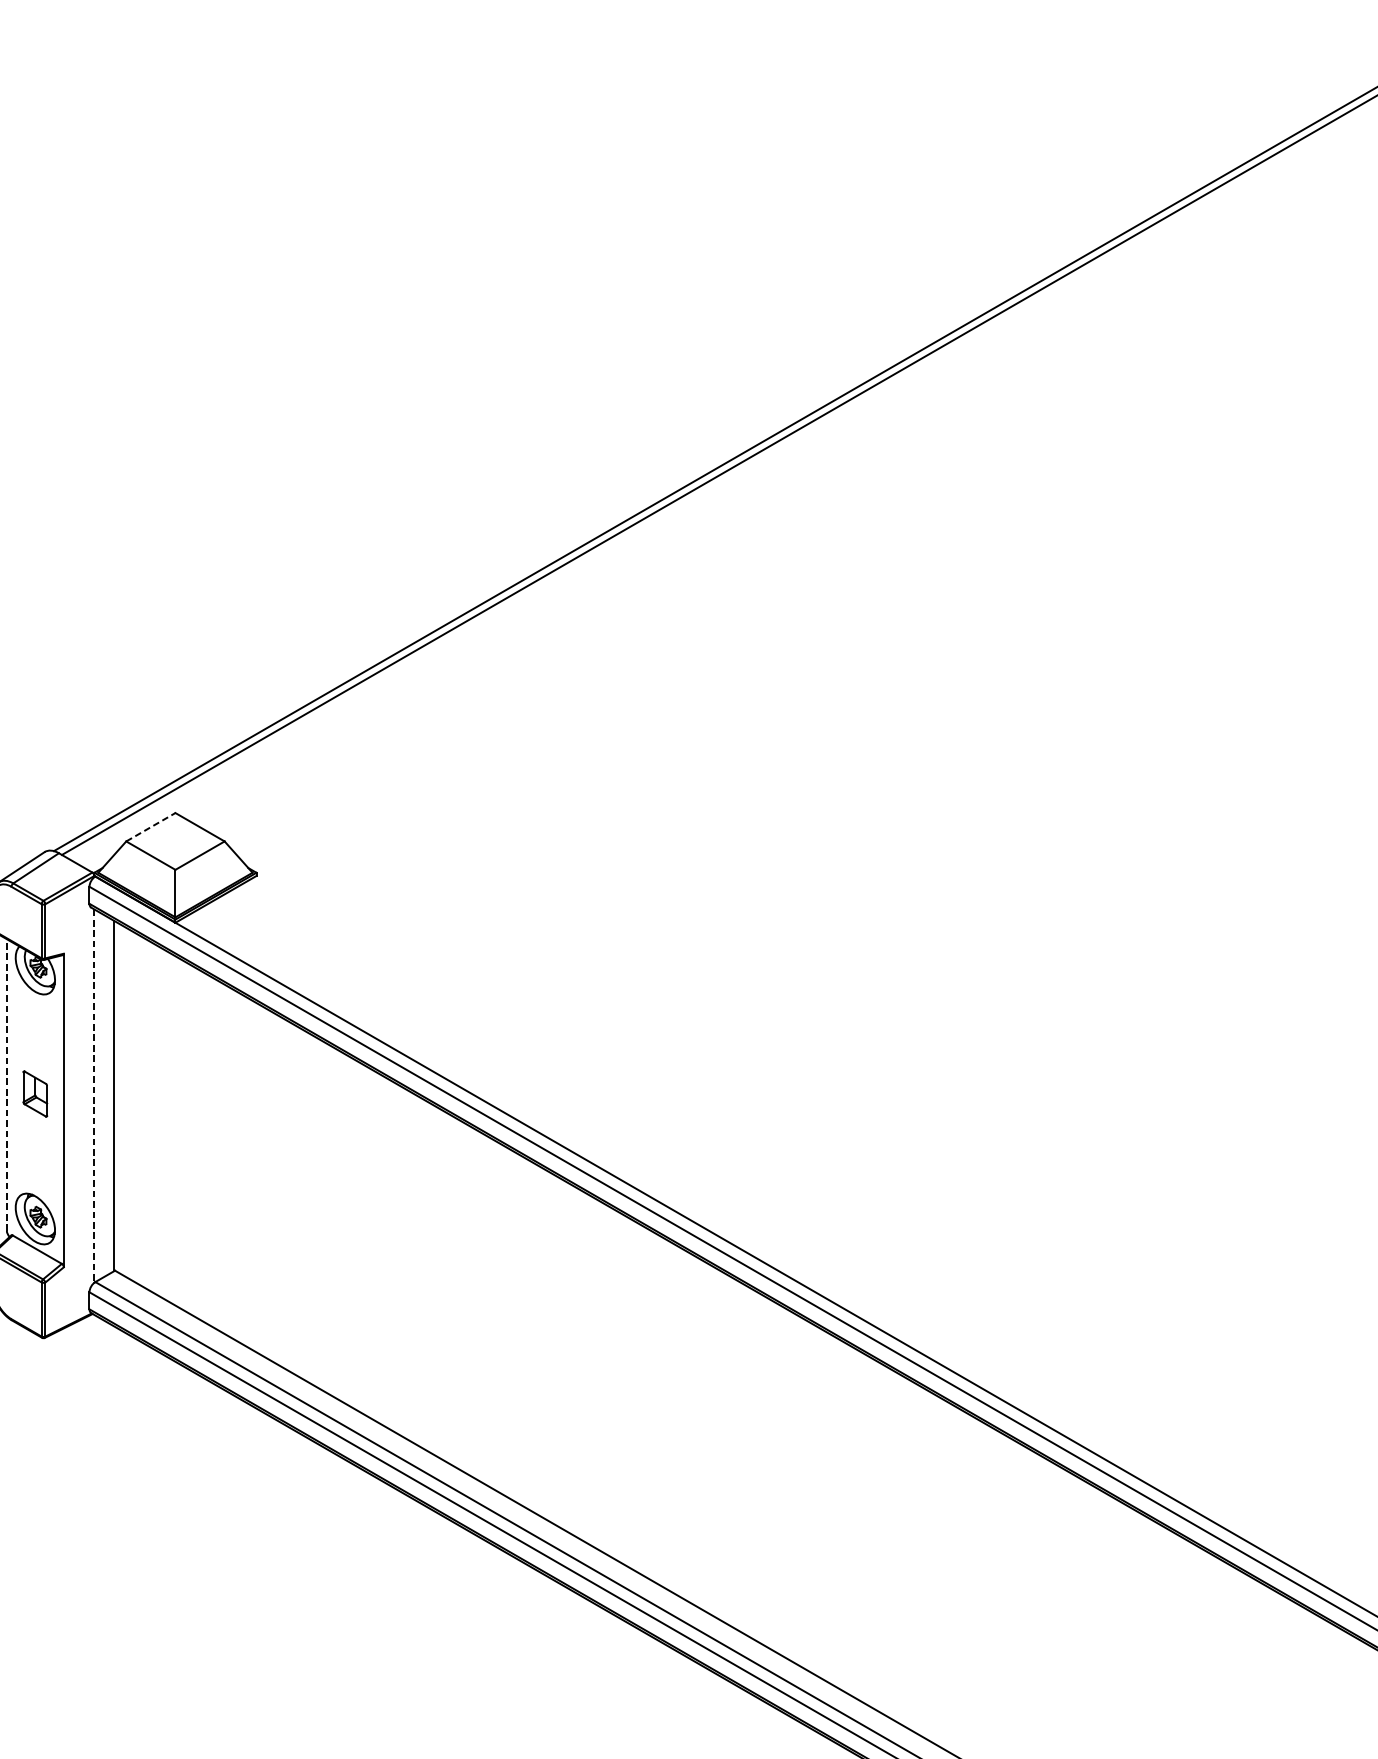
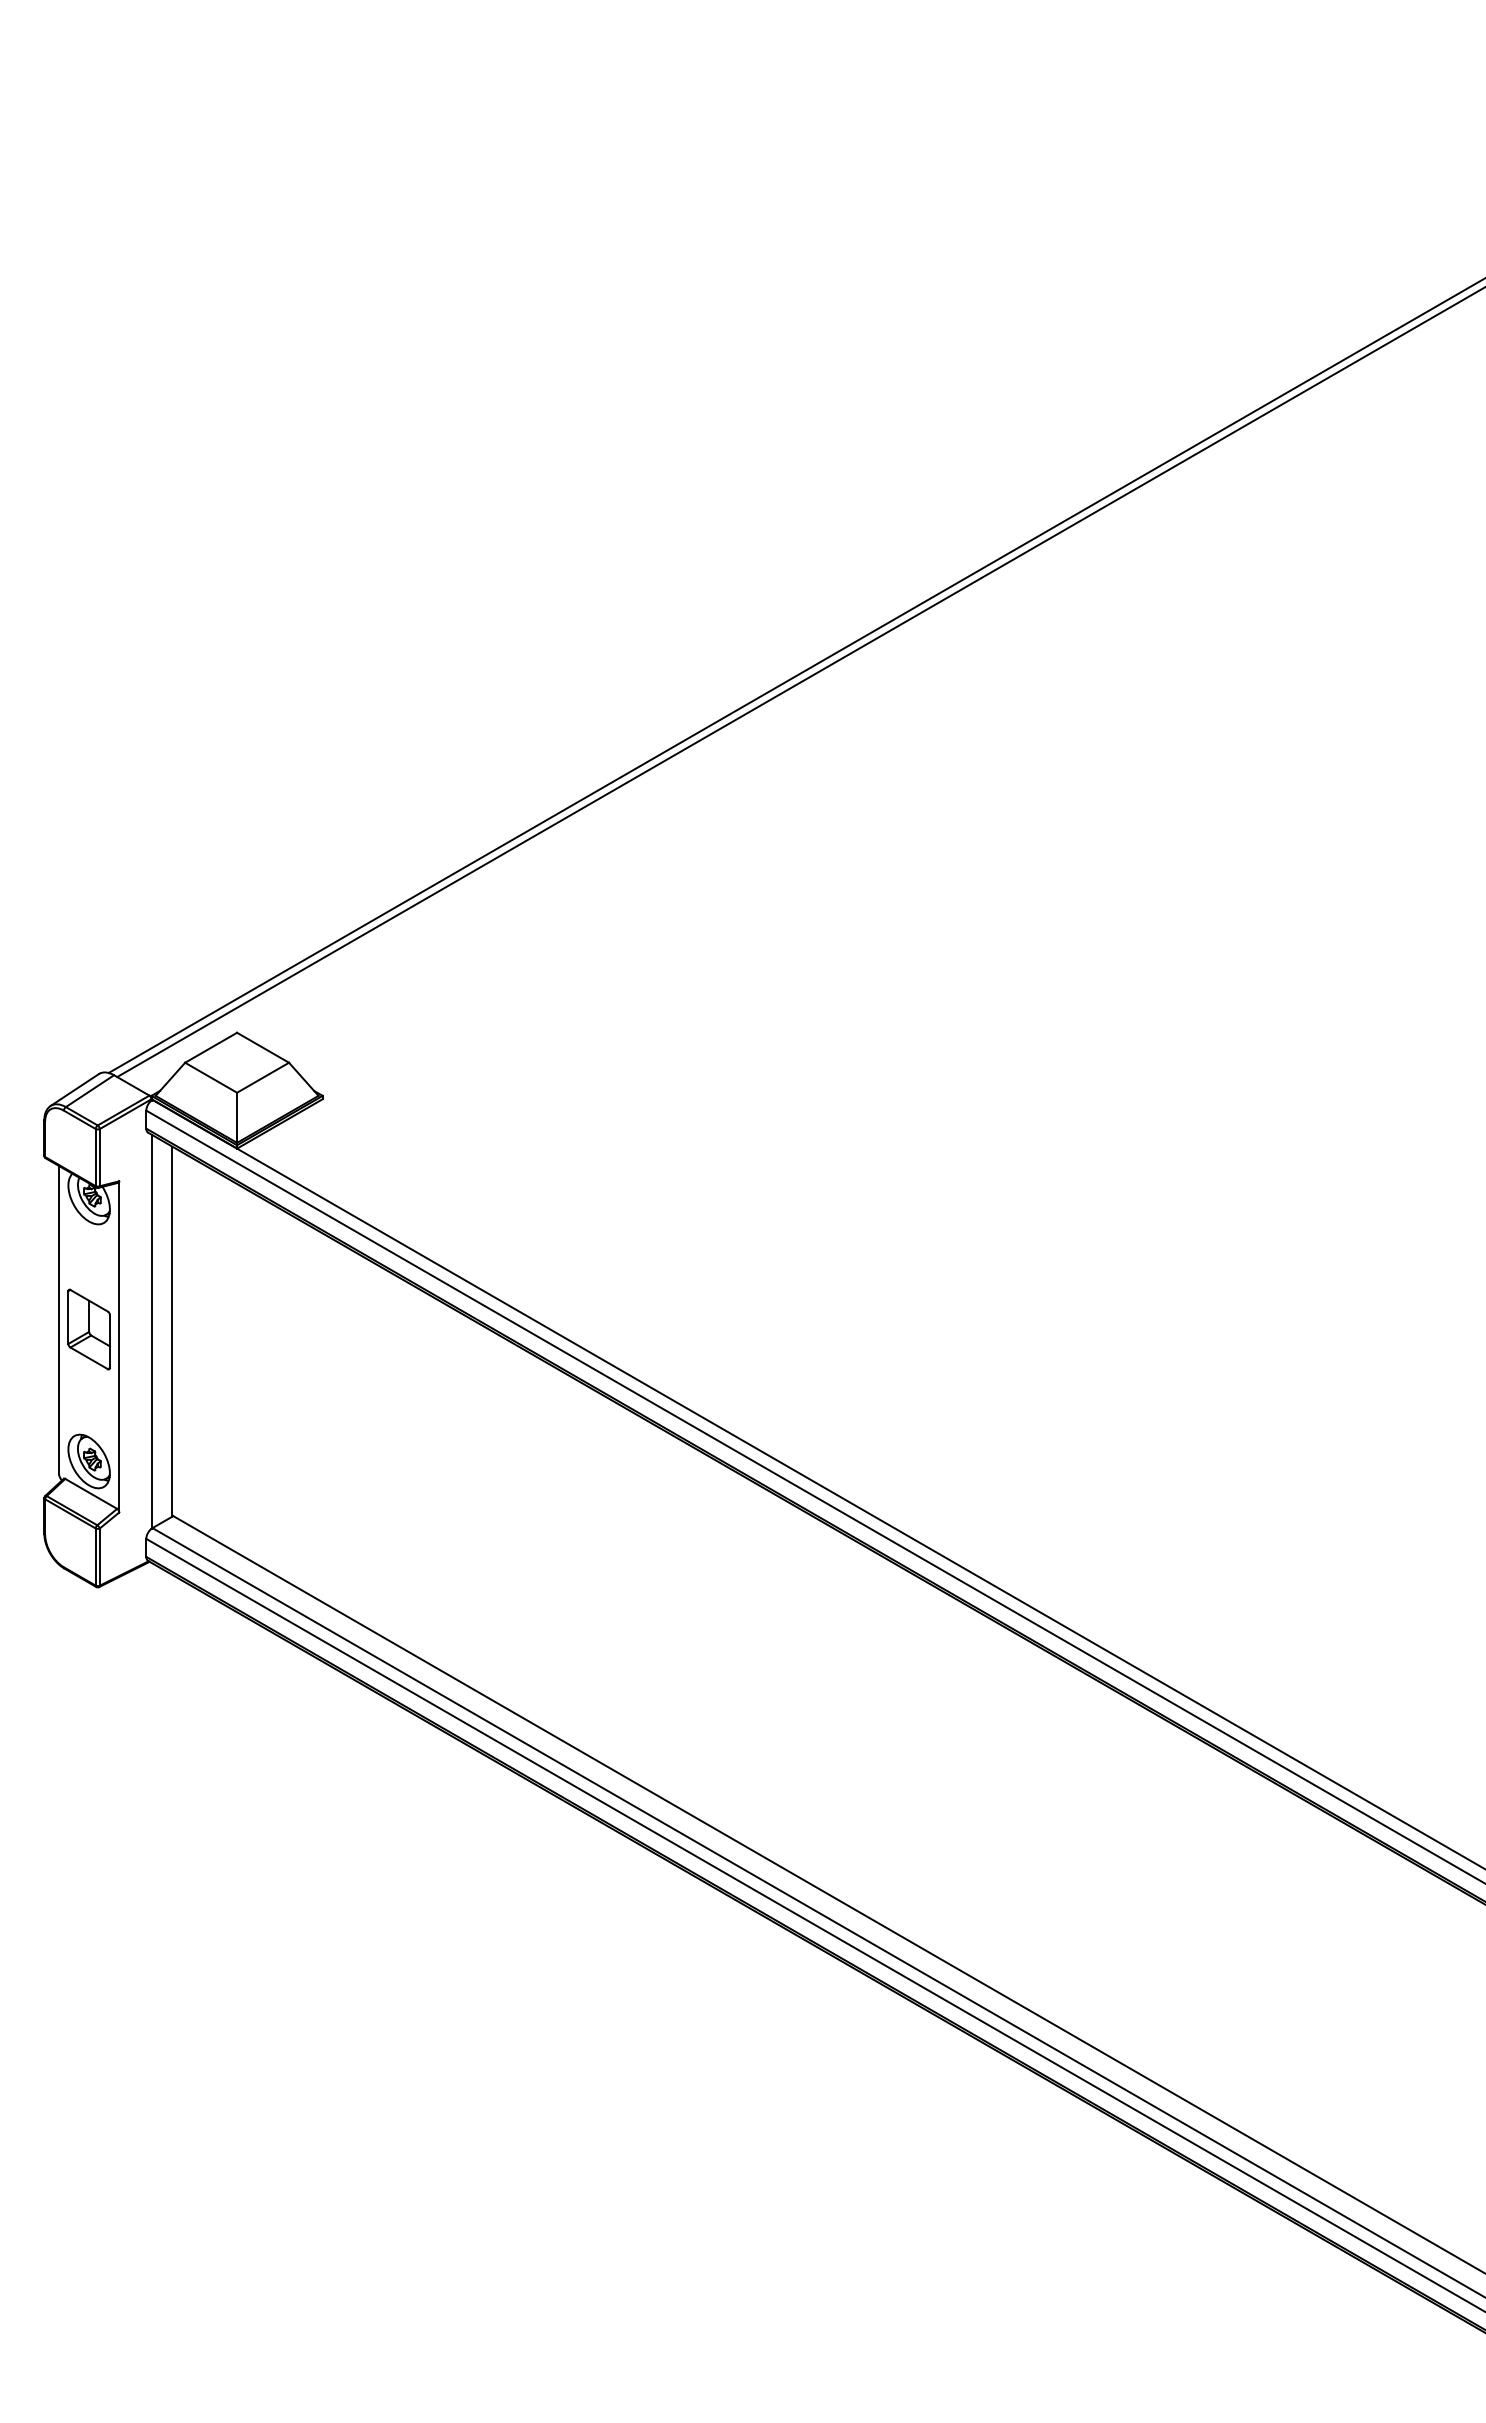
line: (151, 826) -> (211, 1047), dashed -> solid
line: (7, 1084) -> (59, 1319), dashed -> solid
part: (34, 1094) -> (88, 1329), size x1.67
line: (94, 1096) -> (151, 1332), dashed -> solid

